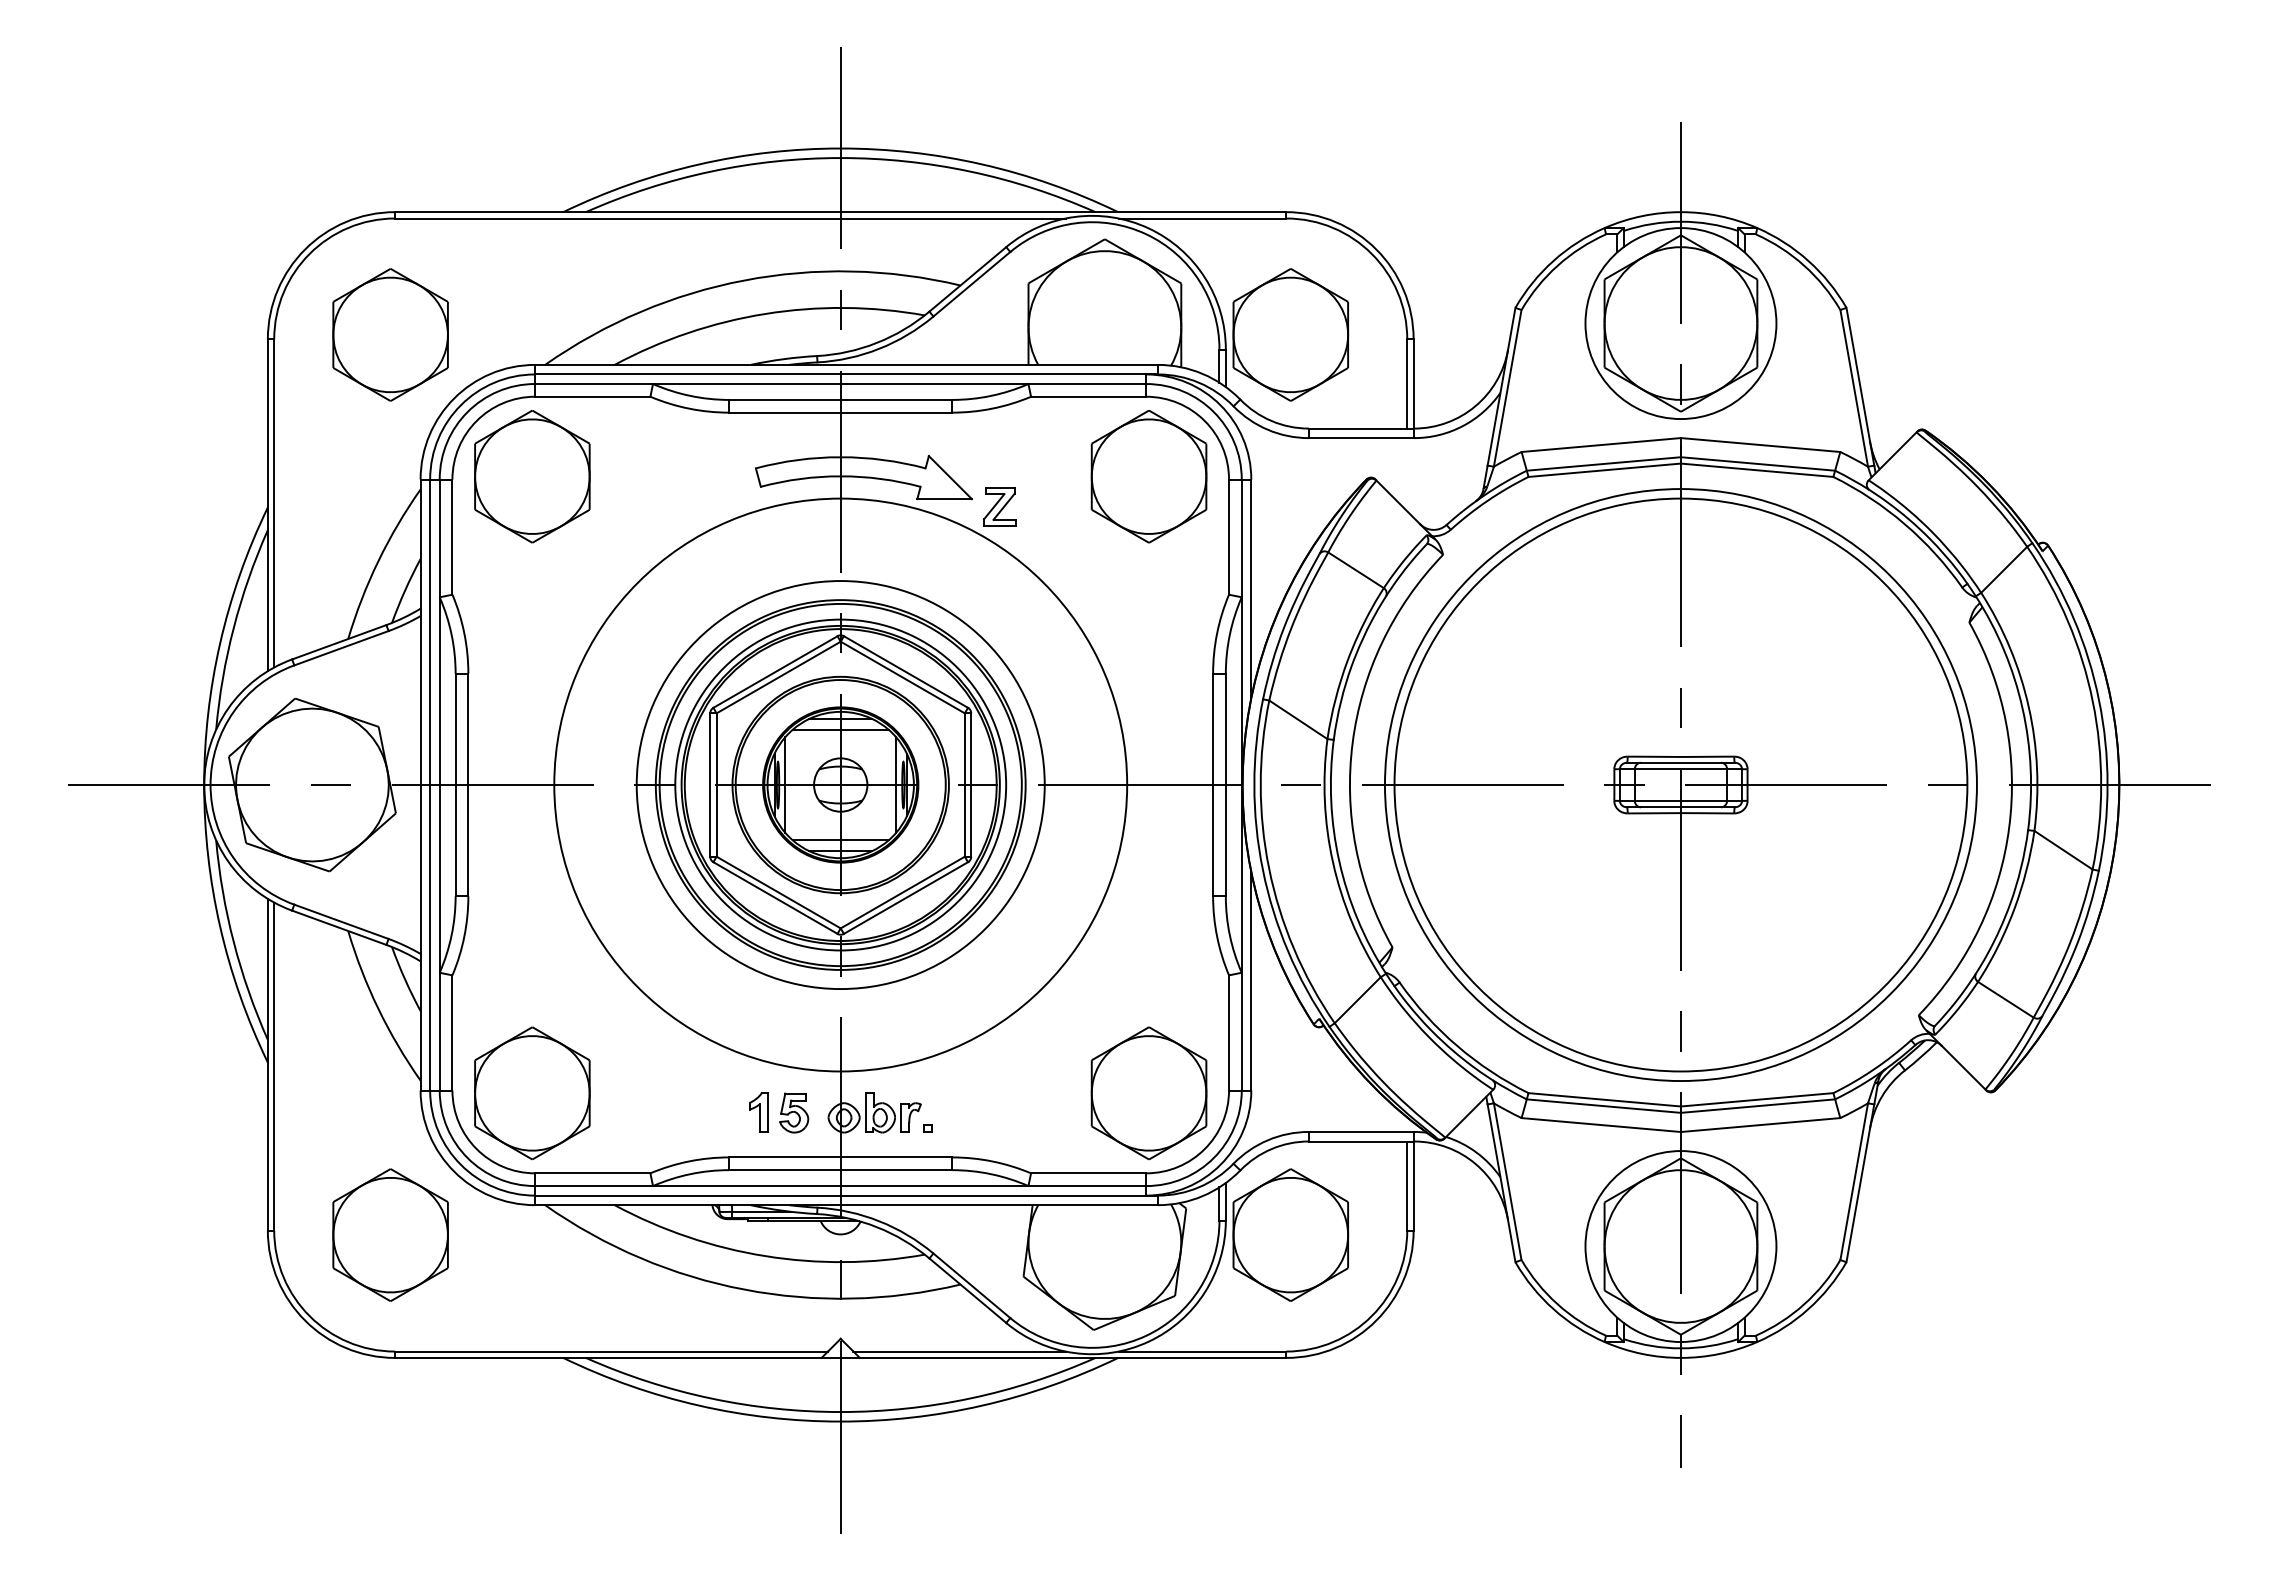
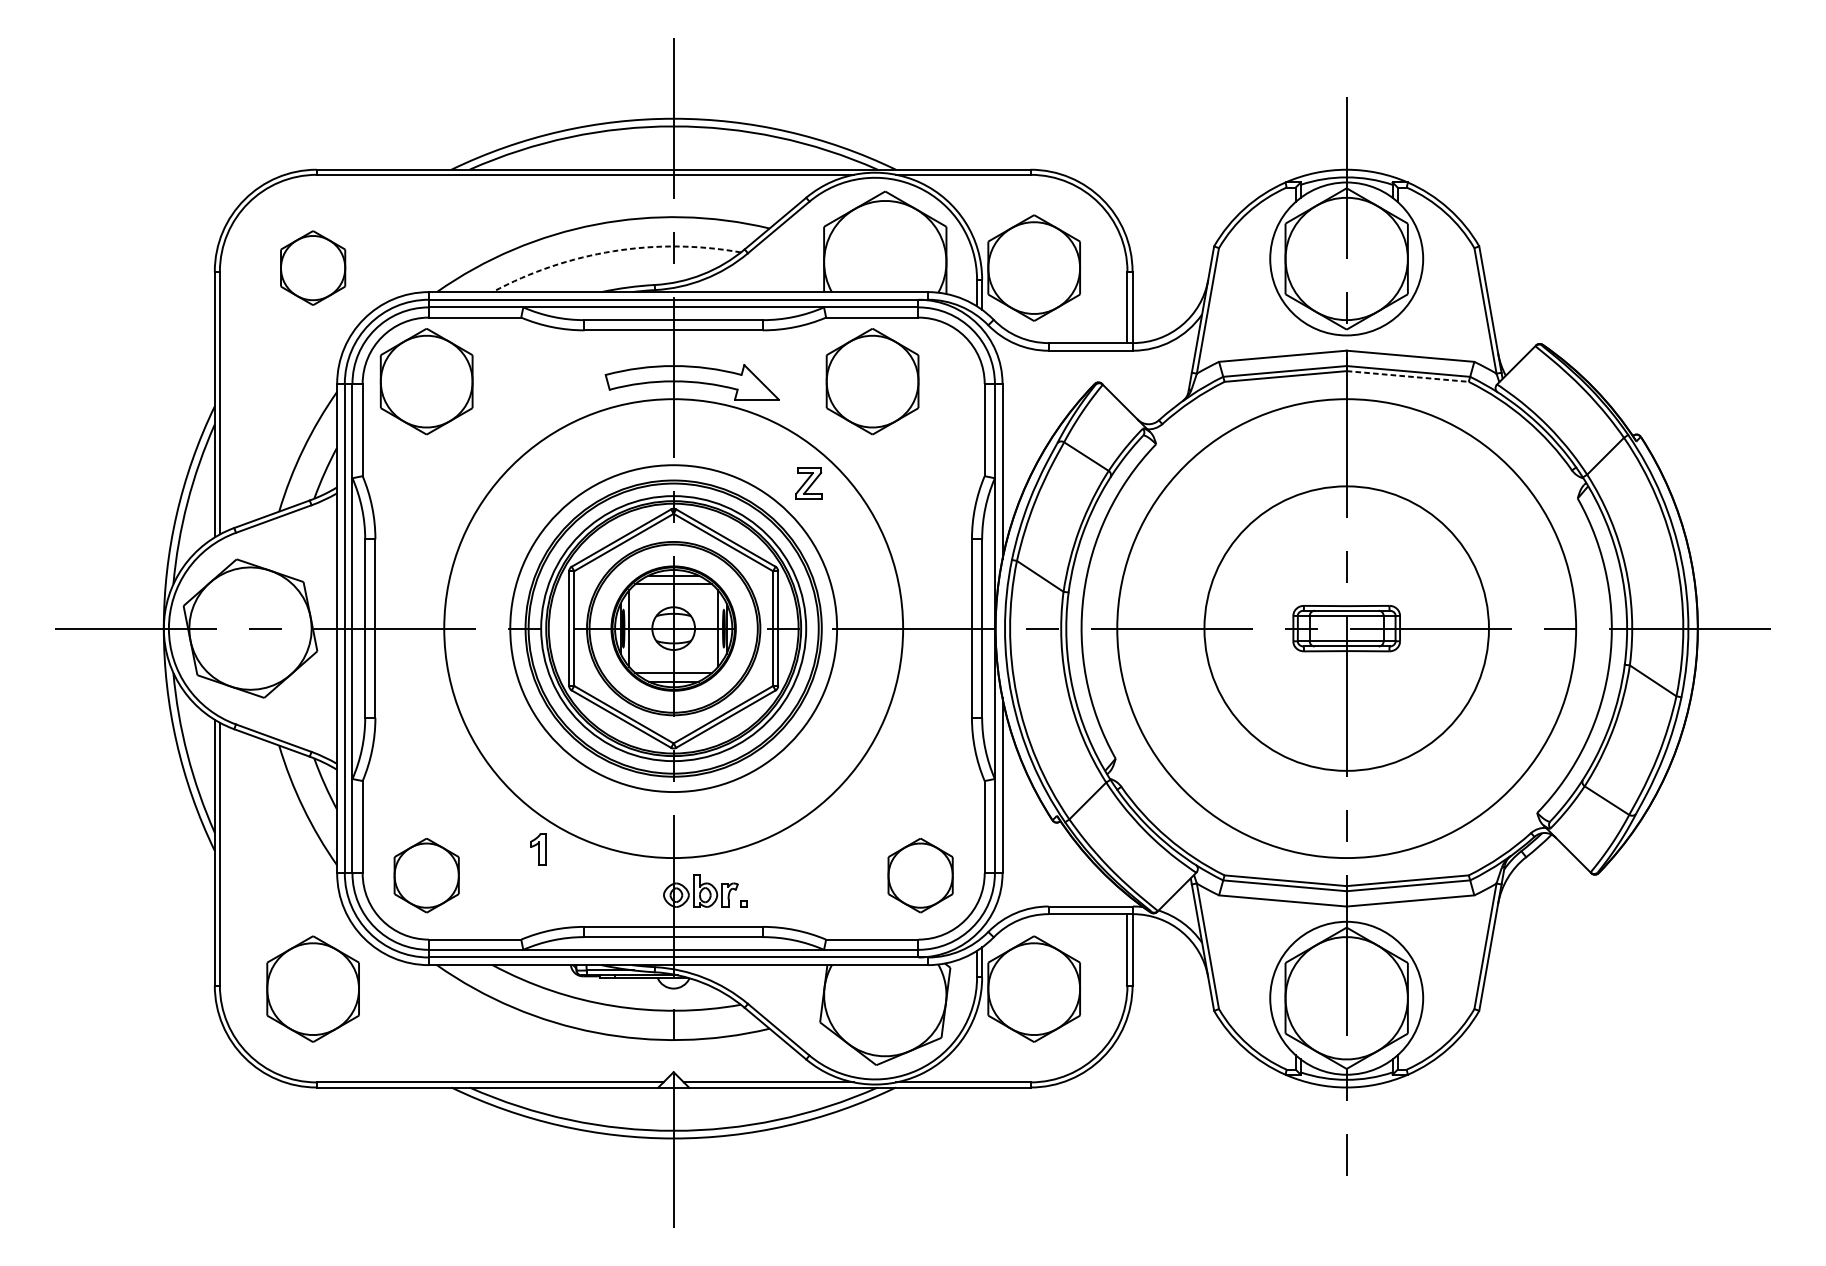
arc: (765, 313) -> (613, 250), solid -> dashed
part: (390, 334) -> (313, 267), size x0.7
line: (1757, 470) -> (1408, 376), solid -> dashed
part: (1148, 476) -> (872, 381), moved
part: (999, 506) -> (808, 483), moved
circle: (1680, 785) -> (1346, 628), size x0.6
part: (532, 1093) -> (426, 875), size x0.7
part: (1148, 1093) -> (920, 875), size x0.7
part: (758, 1112) -> (538, 849), moved
part: (794, 1112) -> (636, 890), removed

